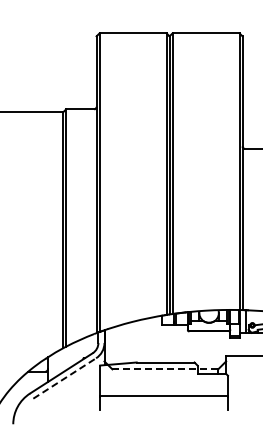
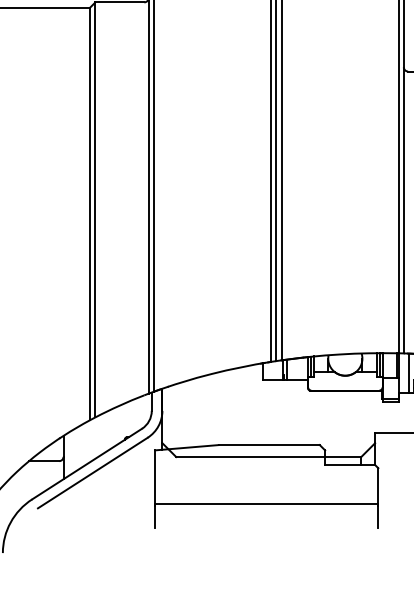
line: (165, 369) -> (269, 457), dashed -> solid
line: (65, 378) -> (94, 473), dashed -> solid

